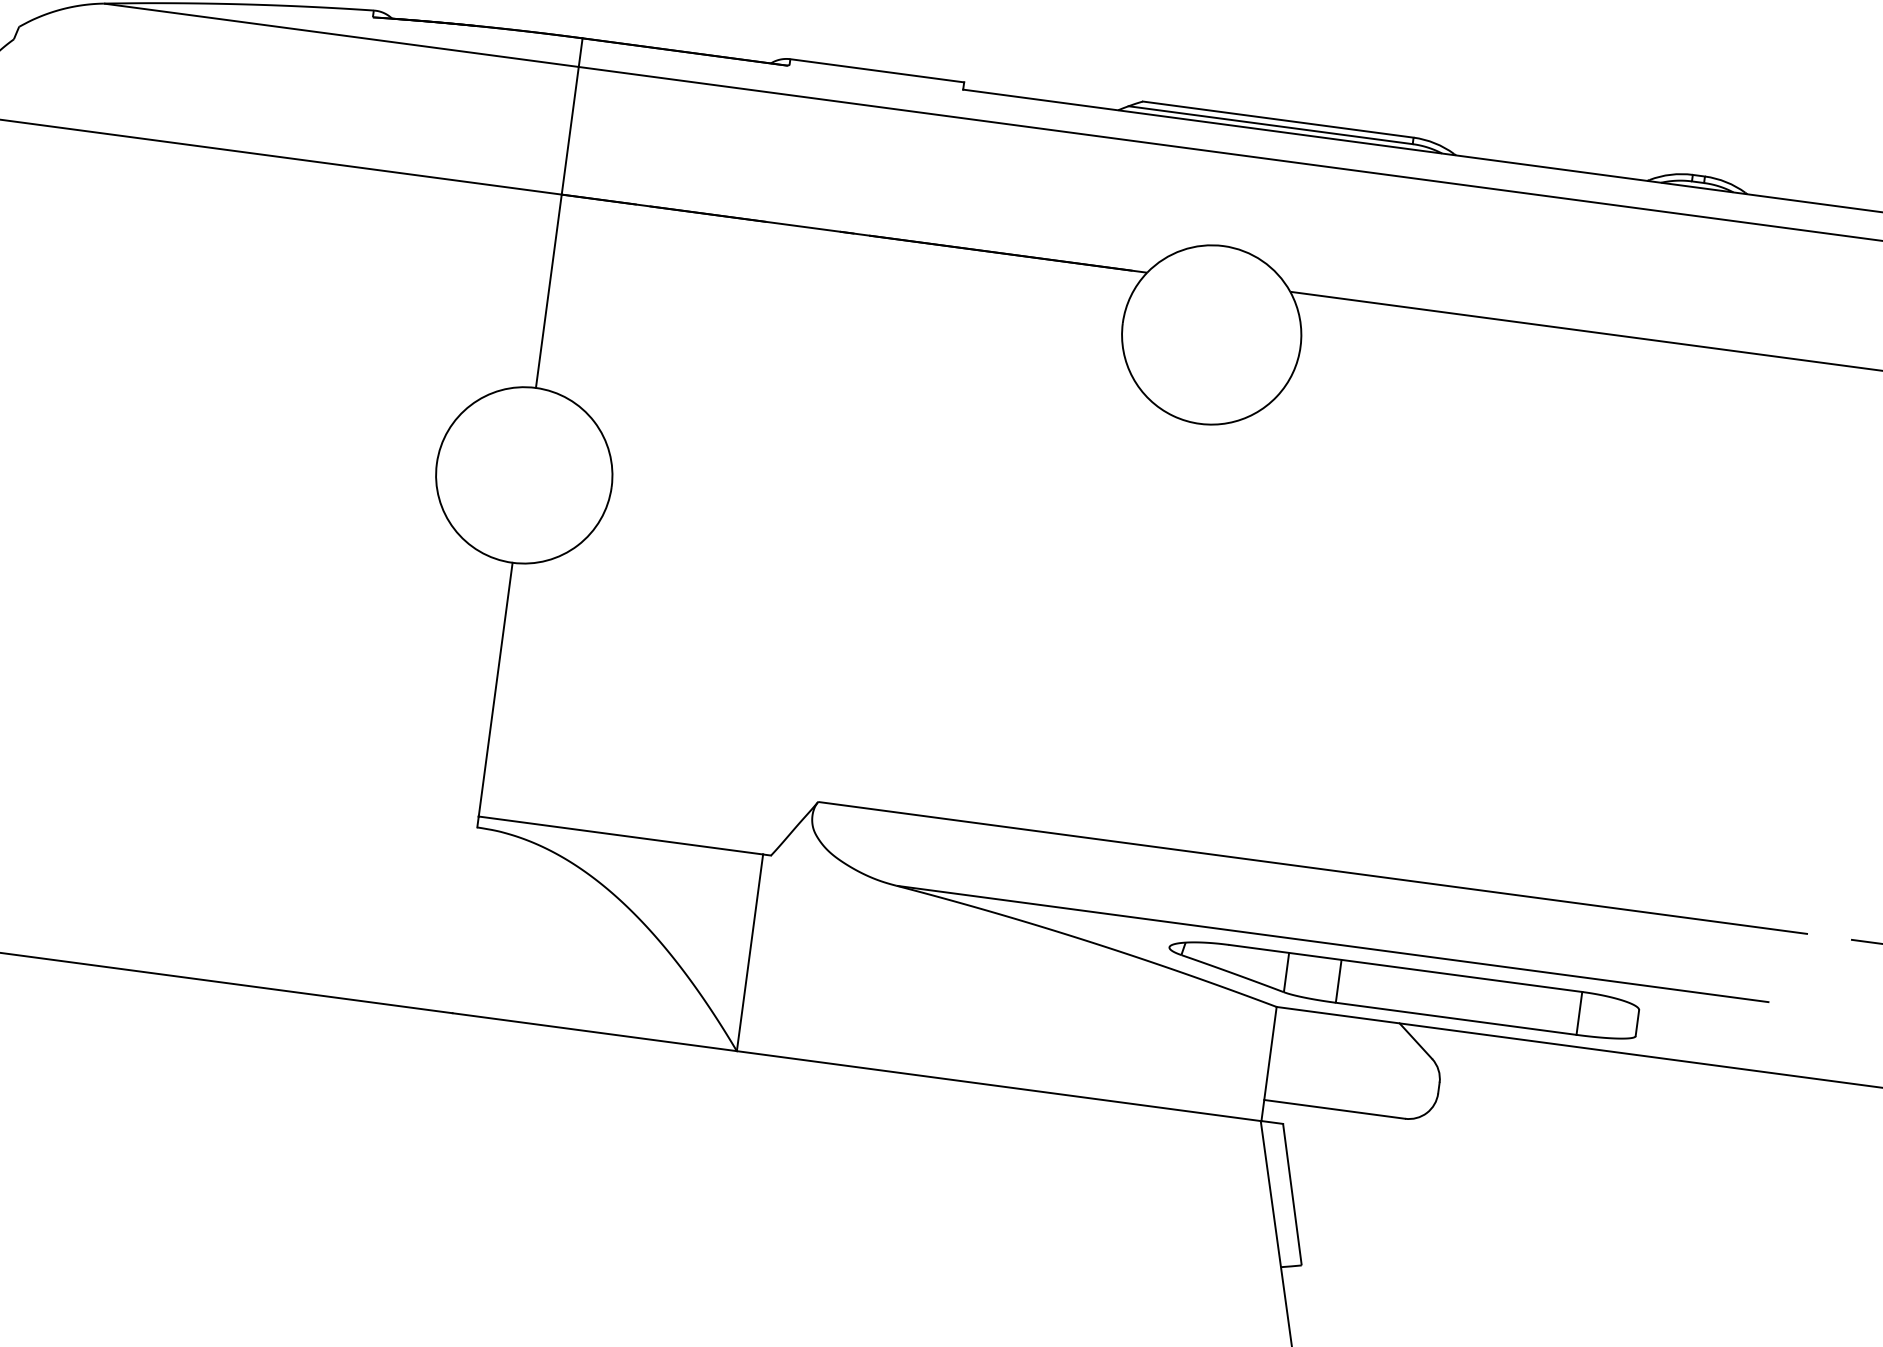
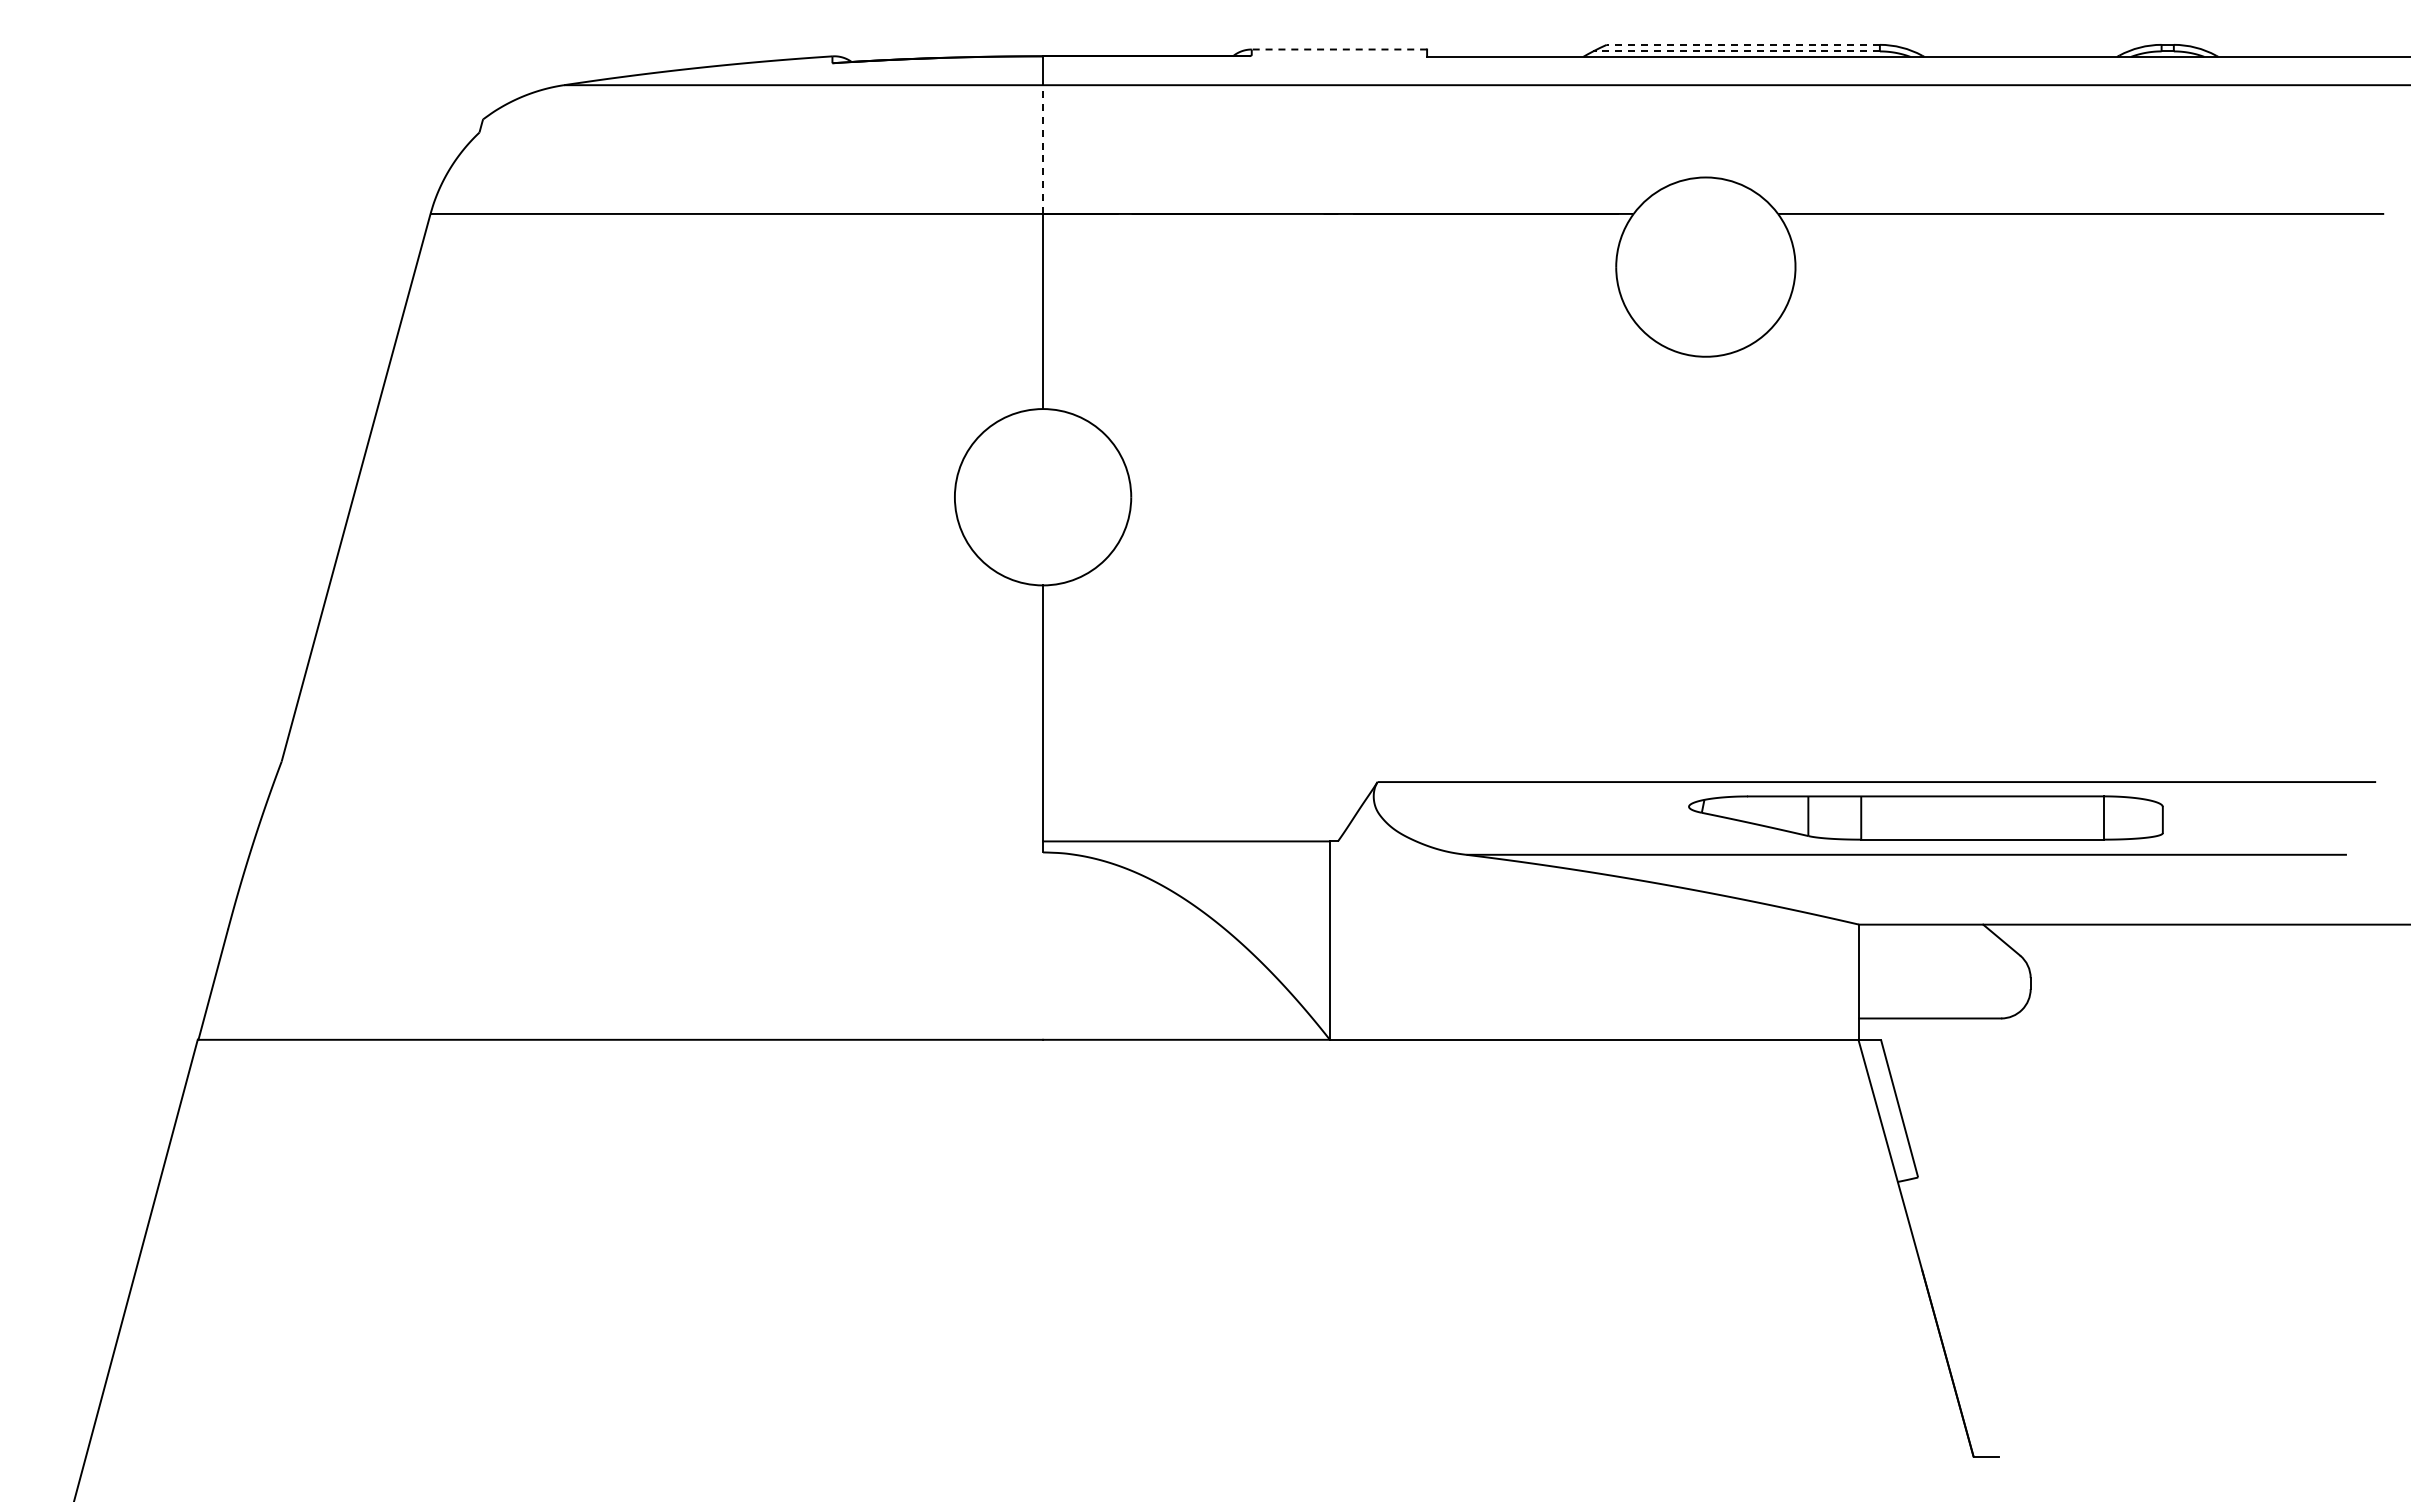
line: (877, 70) -> (1339, 49), solid -> dashed
line: (1278, 119) -> (1743, 44), solid -> dashed
line: (1270, 125) -> (1736, 51), solid -> dashed
line: (570, 130) -> (1043, 149), solid -> dashed
part: (1402, 989) -> (1925, 817), moved

